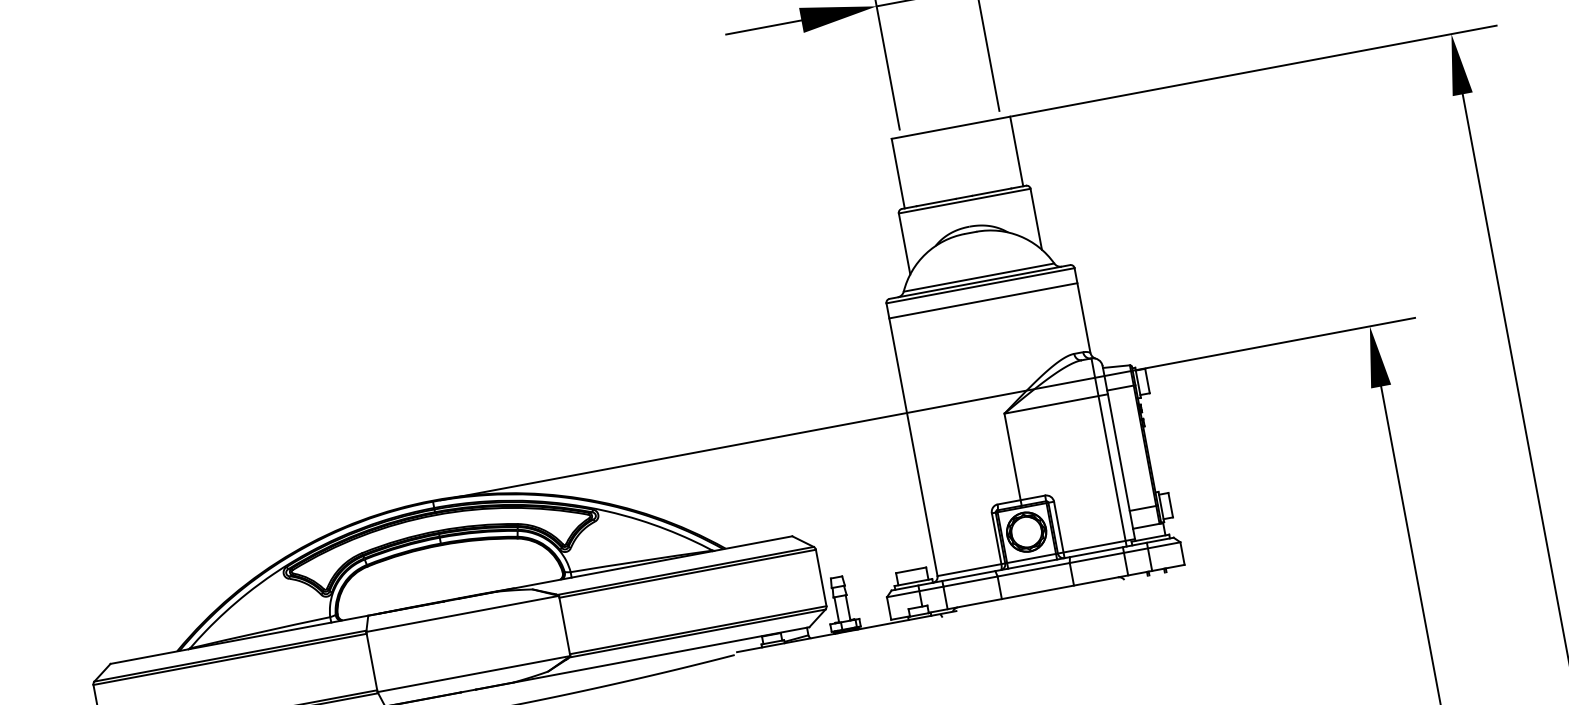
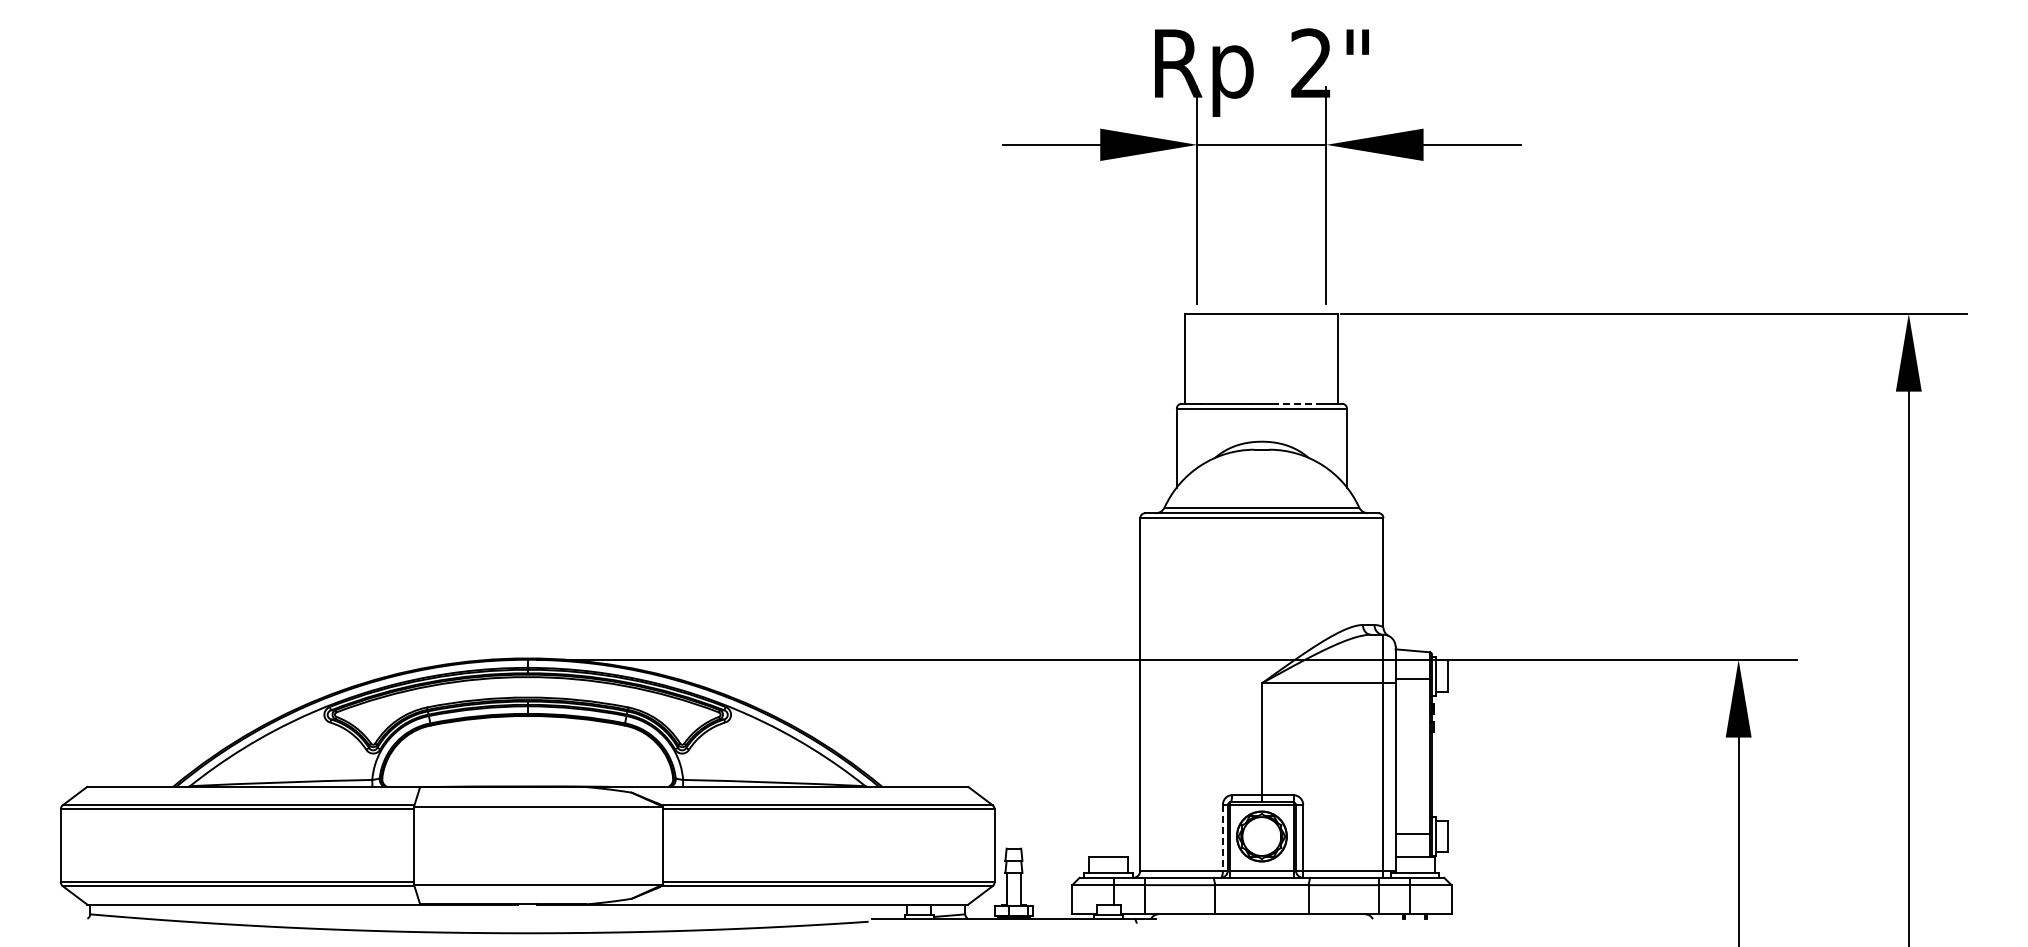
line: (992, 191) -> (1298, 403), solid -> dashed
line: (983, 300) -> (1261, 537), removed
line: (996, 538) -> (1222, 837), solid -> dashed

